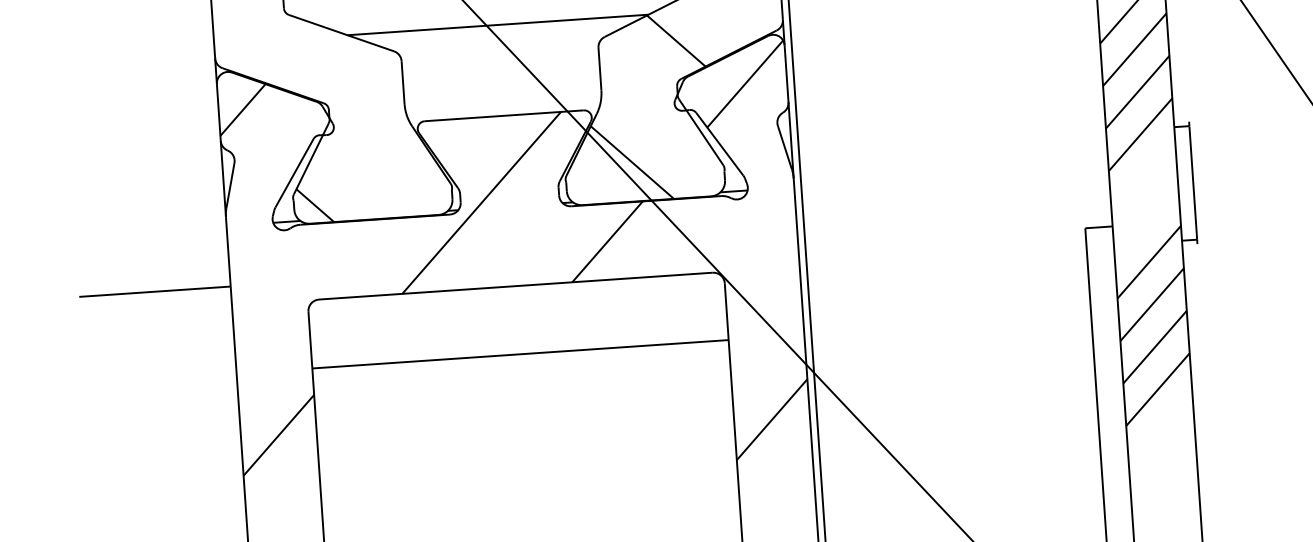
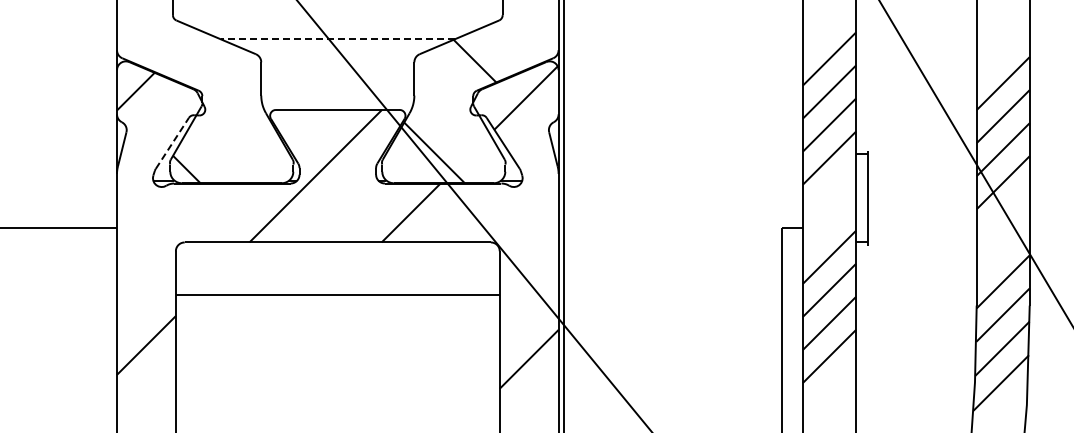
line: (497, 25) -> (337, 39), solid -> dashed
line: (294, 172) -> (172, 142), solid -> dashed

